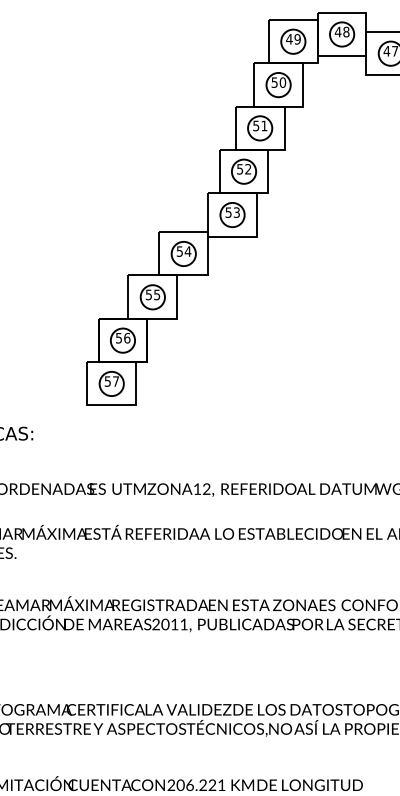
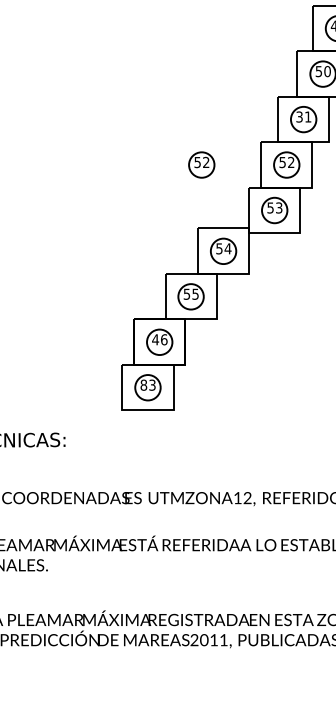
text: (256, 125) -> (299, 116), 51 -> 31
part: (162, 171) -> (201, 164), added
text: (118, 338) -> (155, 340), 56 -> 46
text: (111, 381) -> (147, 385), 57 -> 83

